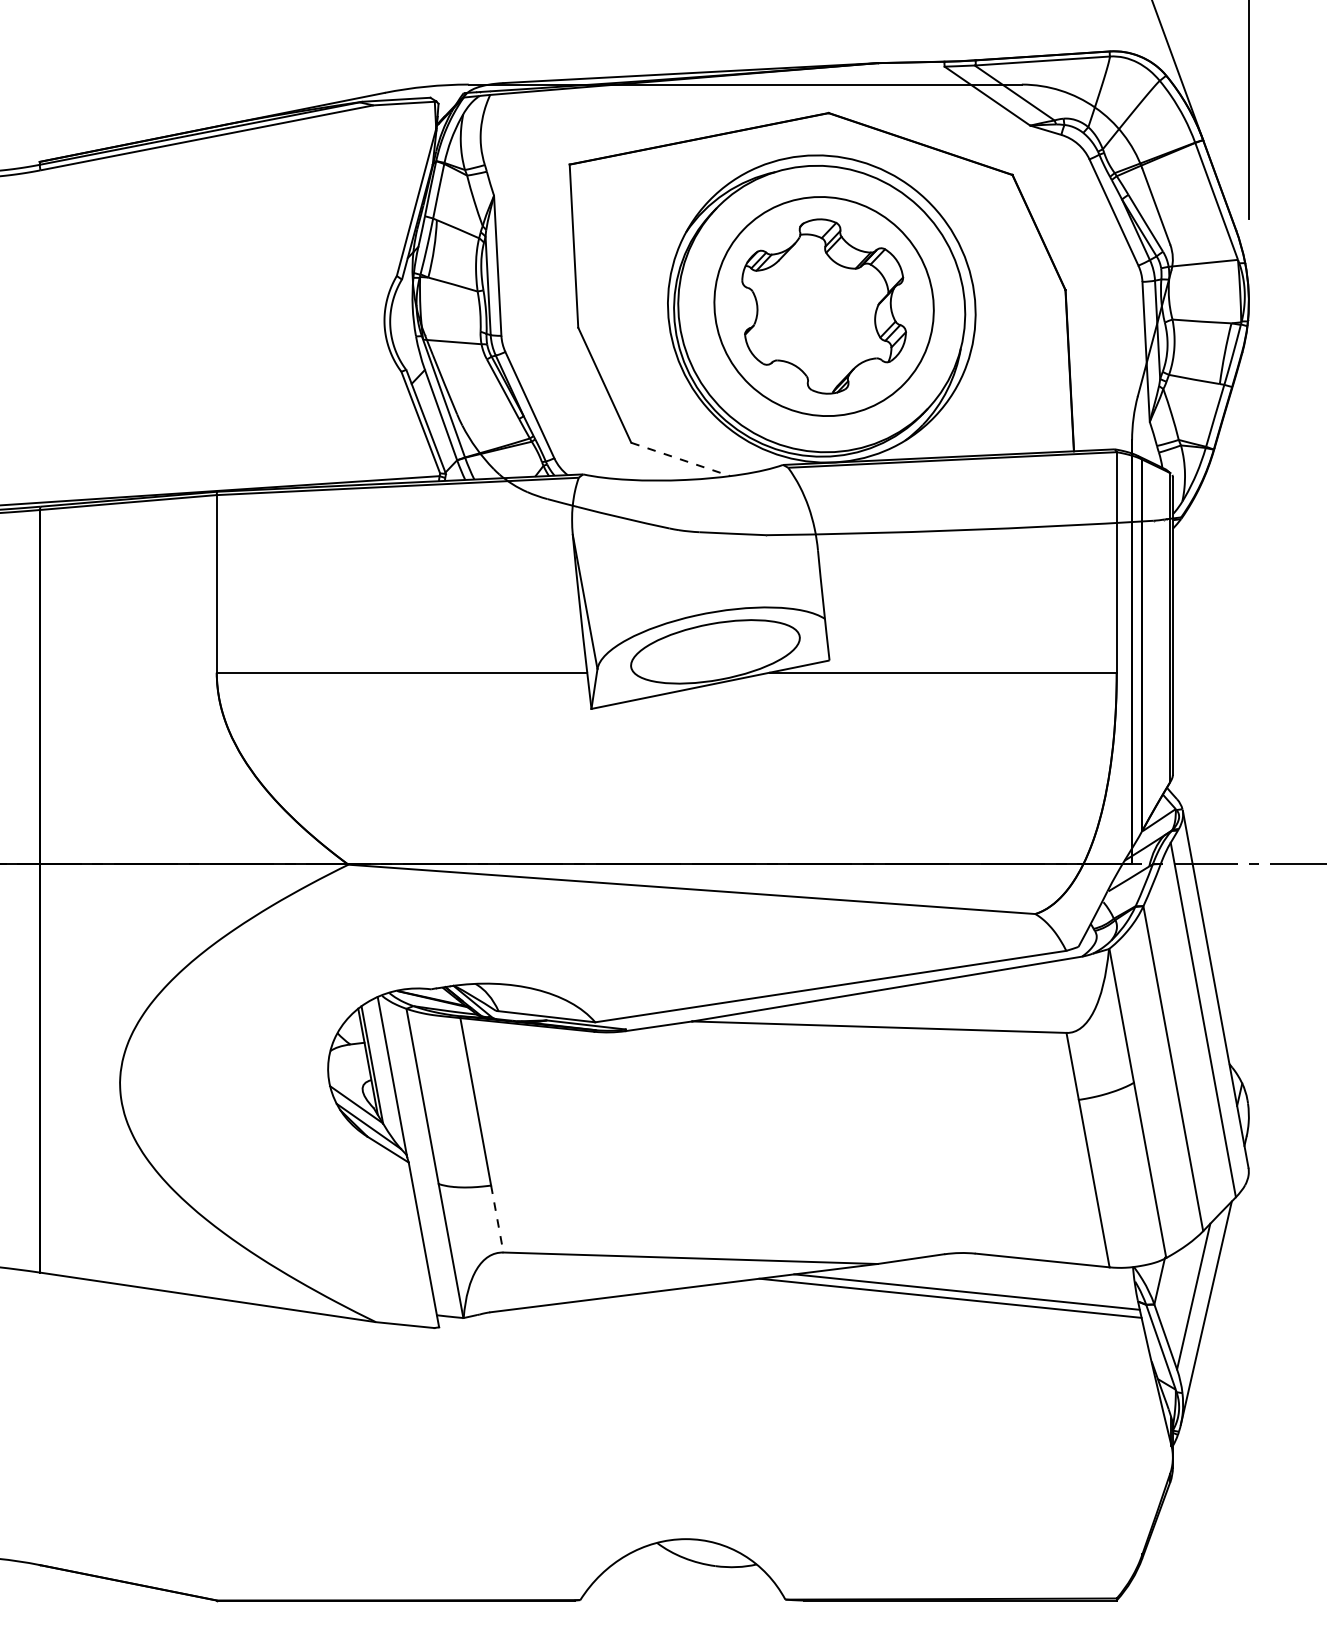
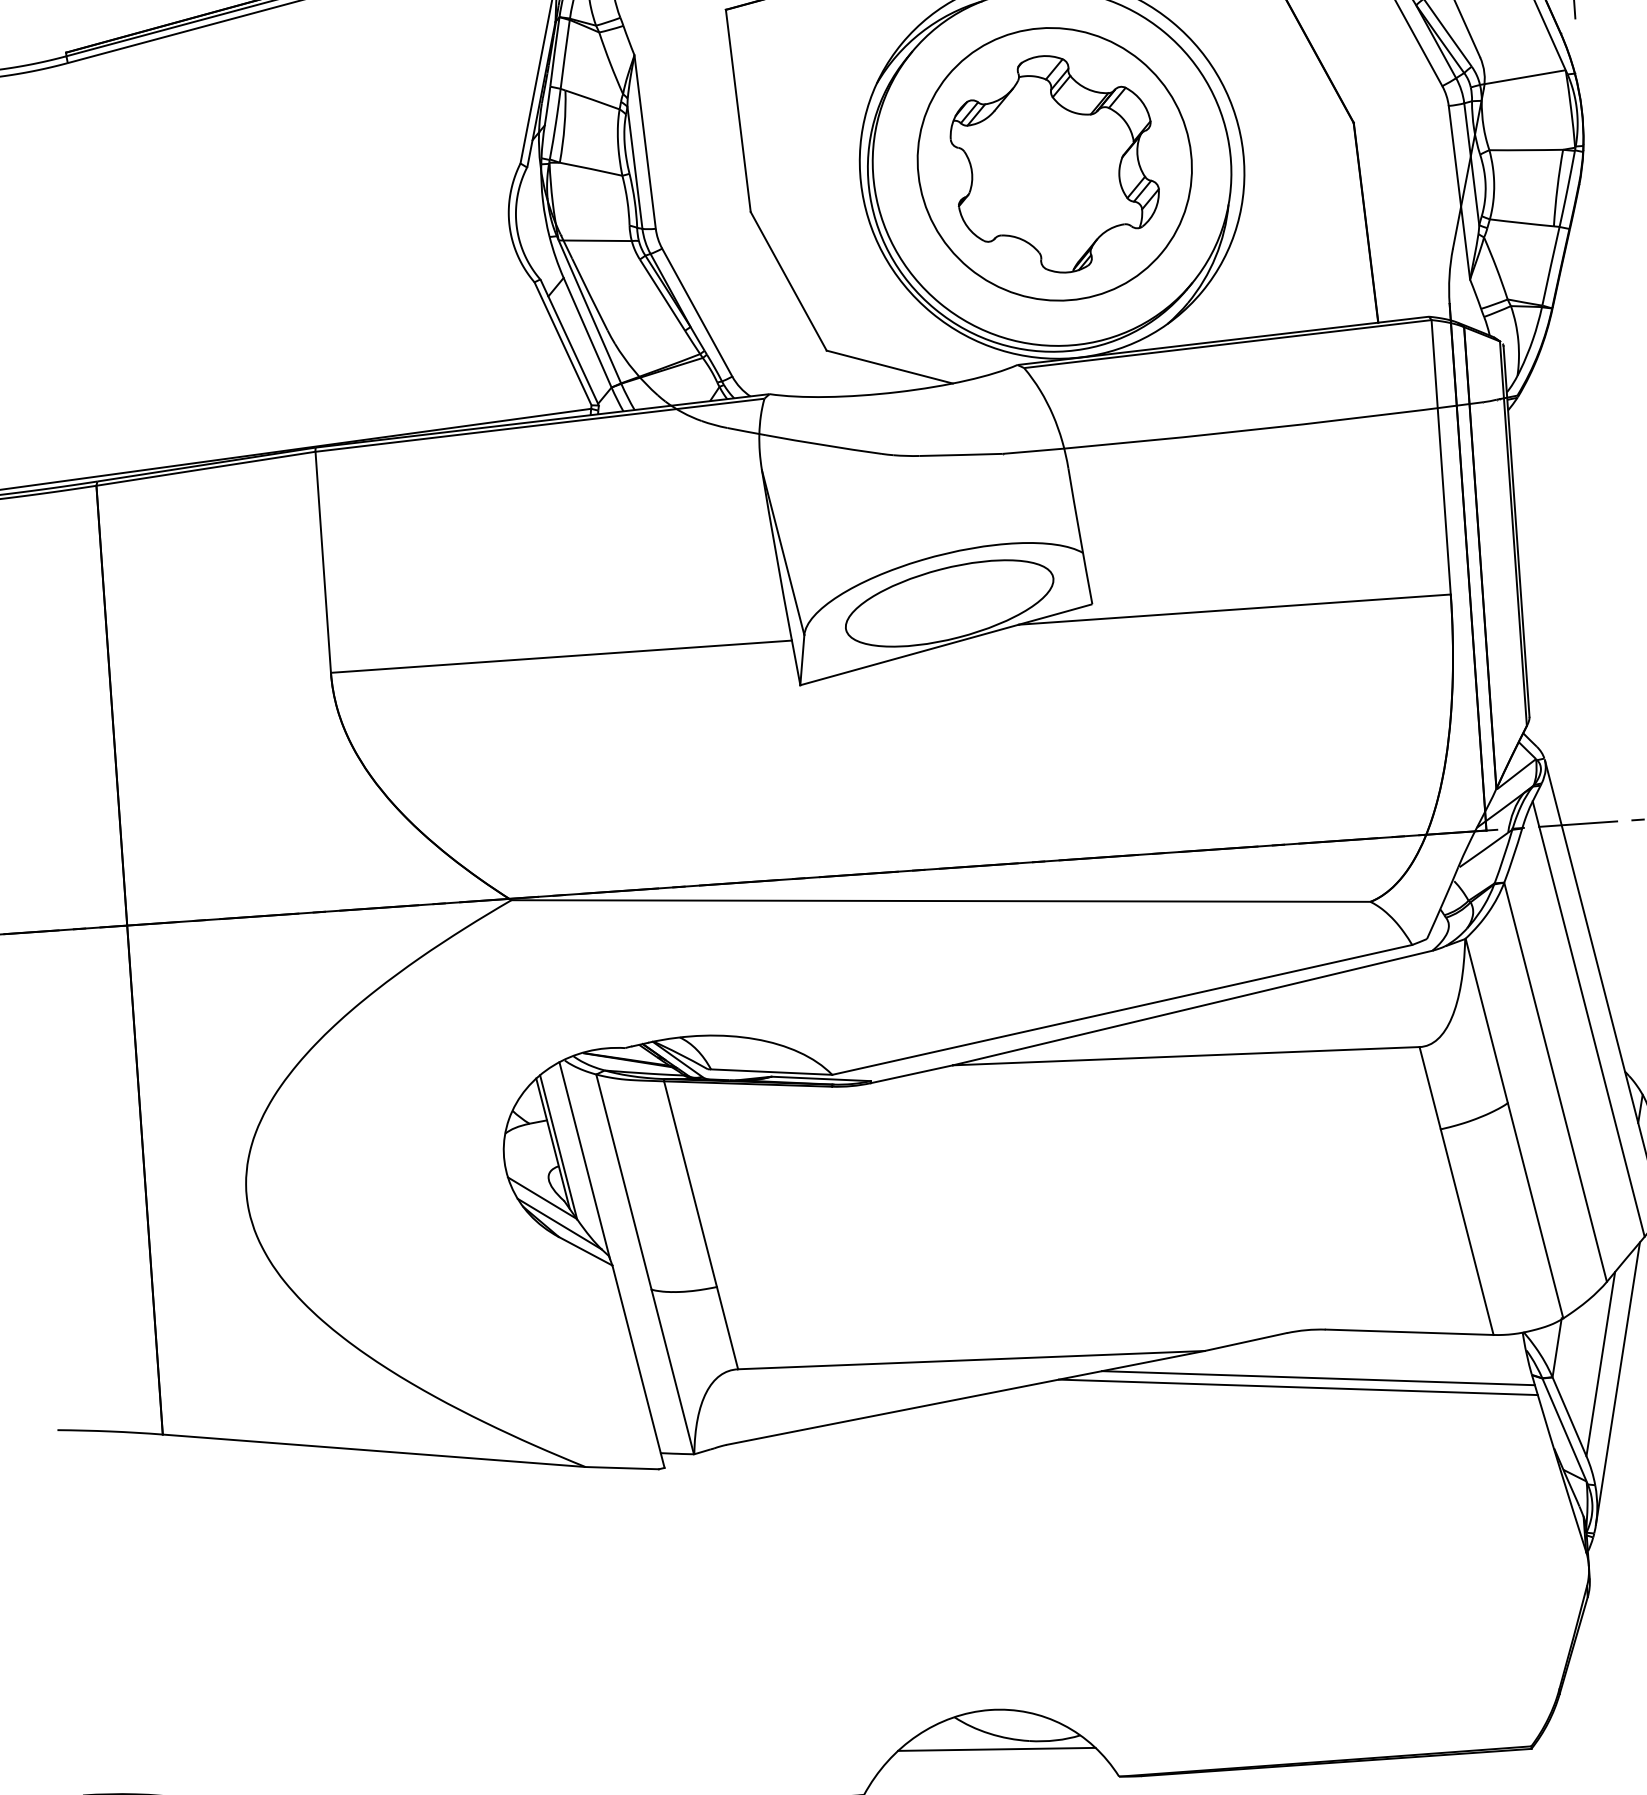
line: (681, 459) -> (890, 367), dashed -> solid
line: (497, 1219) -> (727, 1328), dashed -> solid
line: (689, 1570) -> (997, 1748), added

